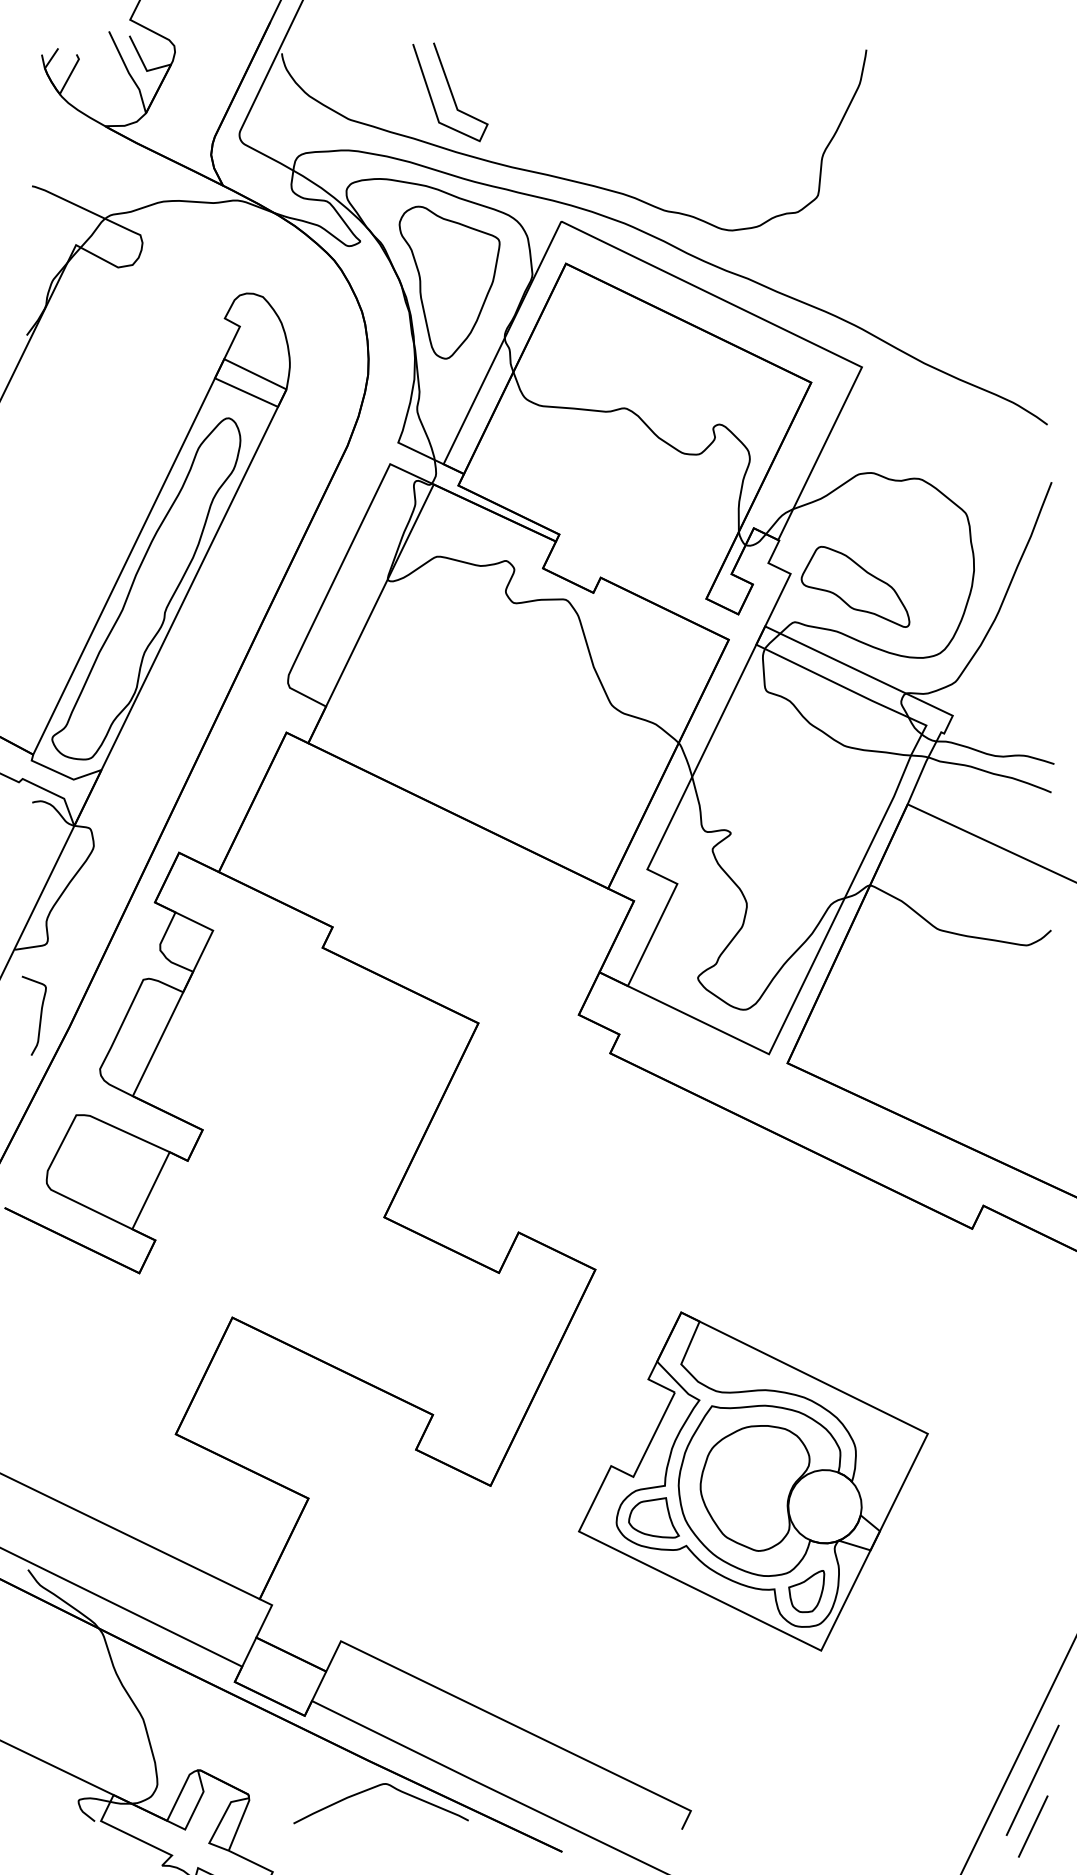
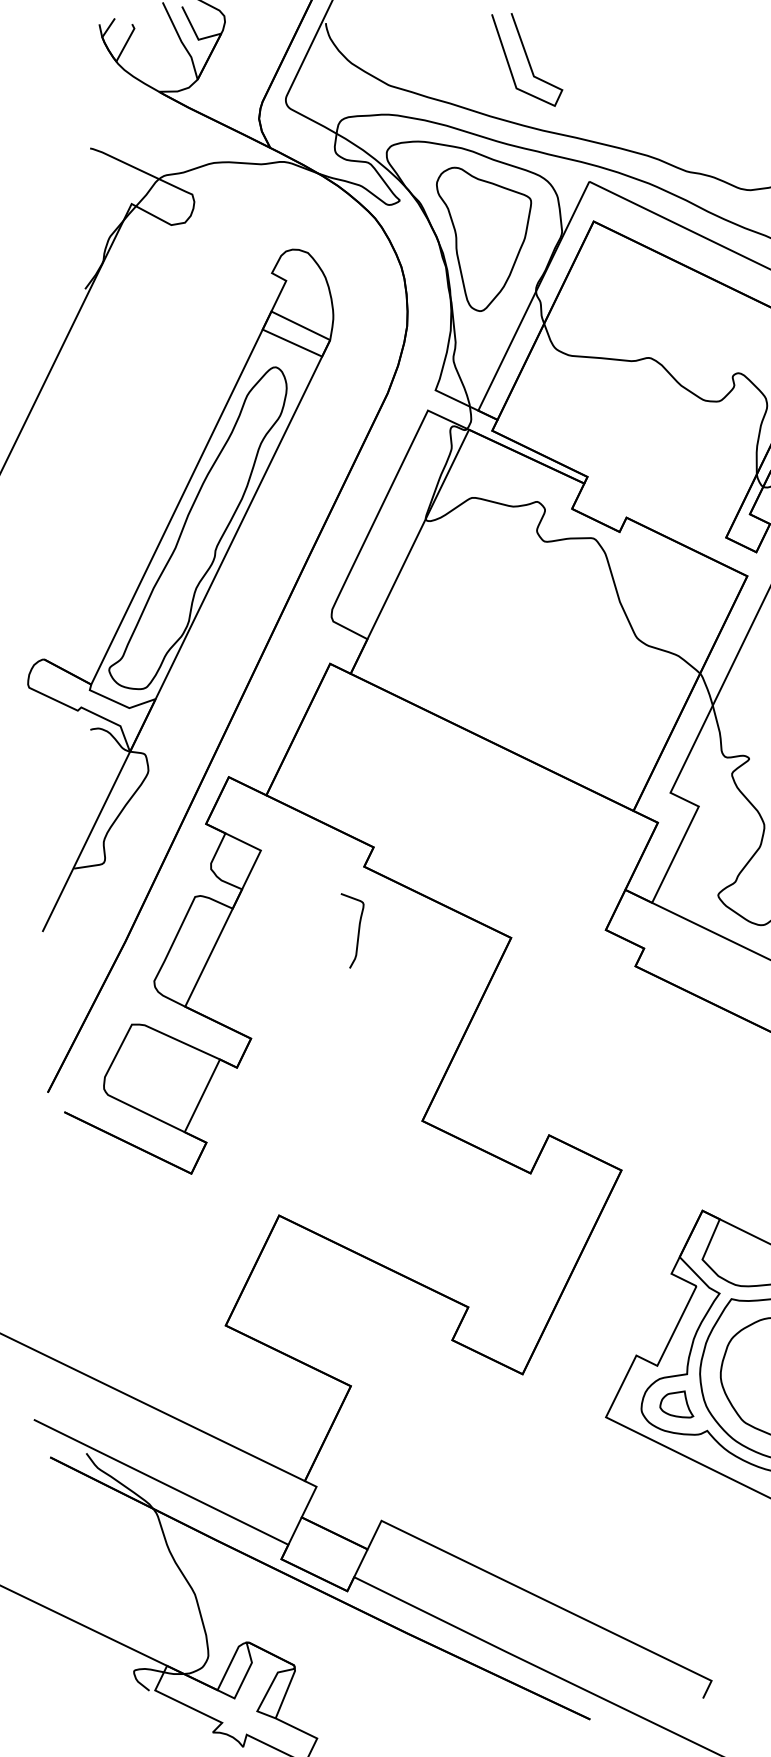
curve: (450, 92) -> (527, 60), moved
curve: (39, 1018) -> (357, 933), moved
part: (653, 1517) -> (676, 1404), size x0.7
curve: (374, 1788) -> (413, 1659), removed

